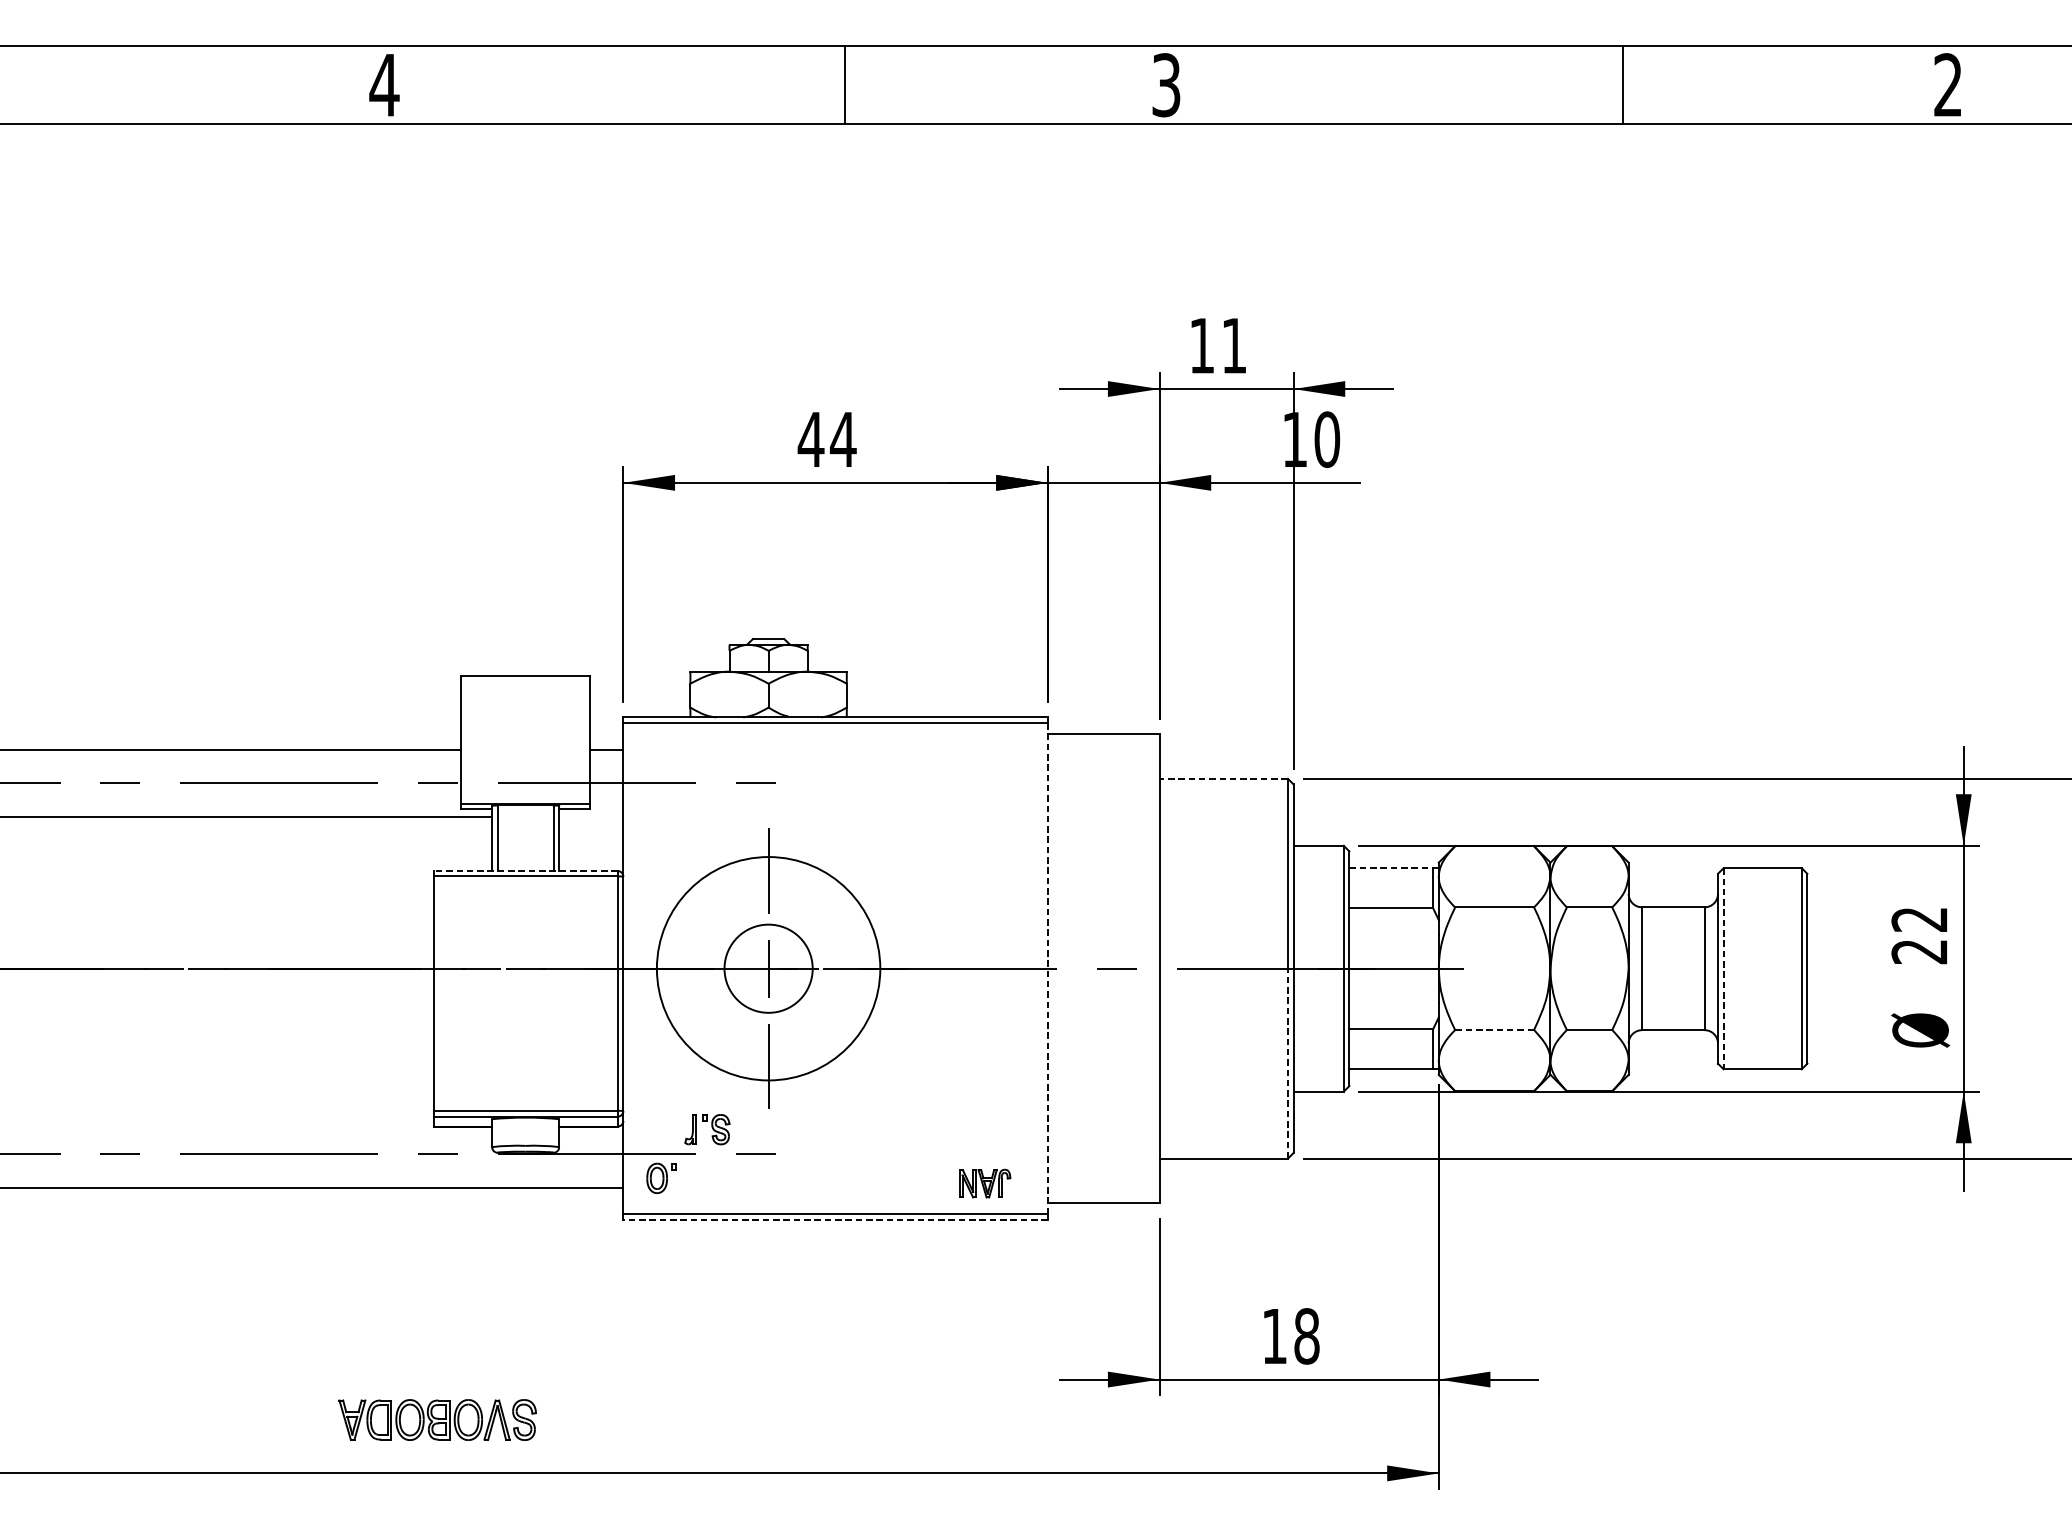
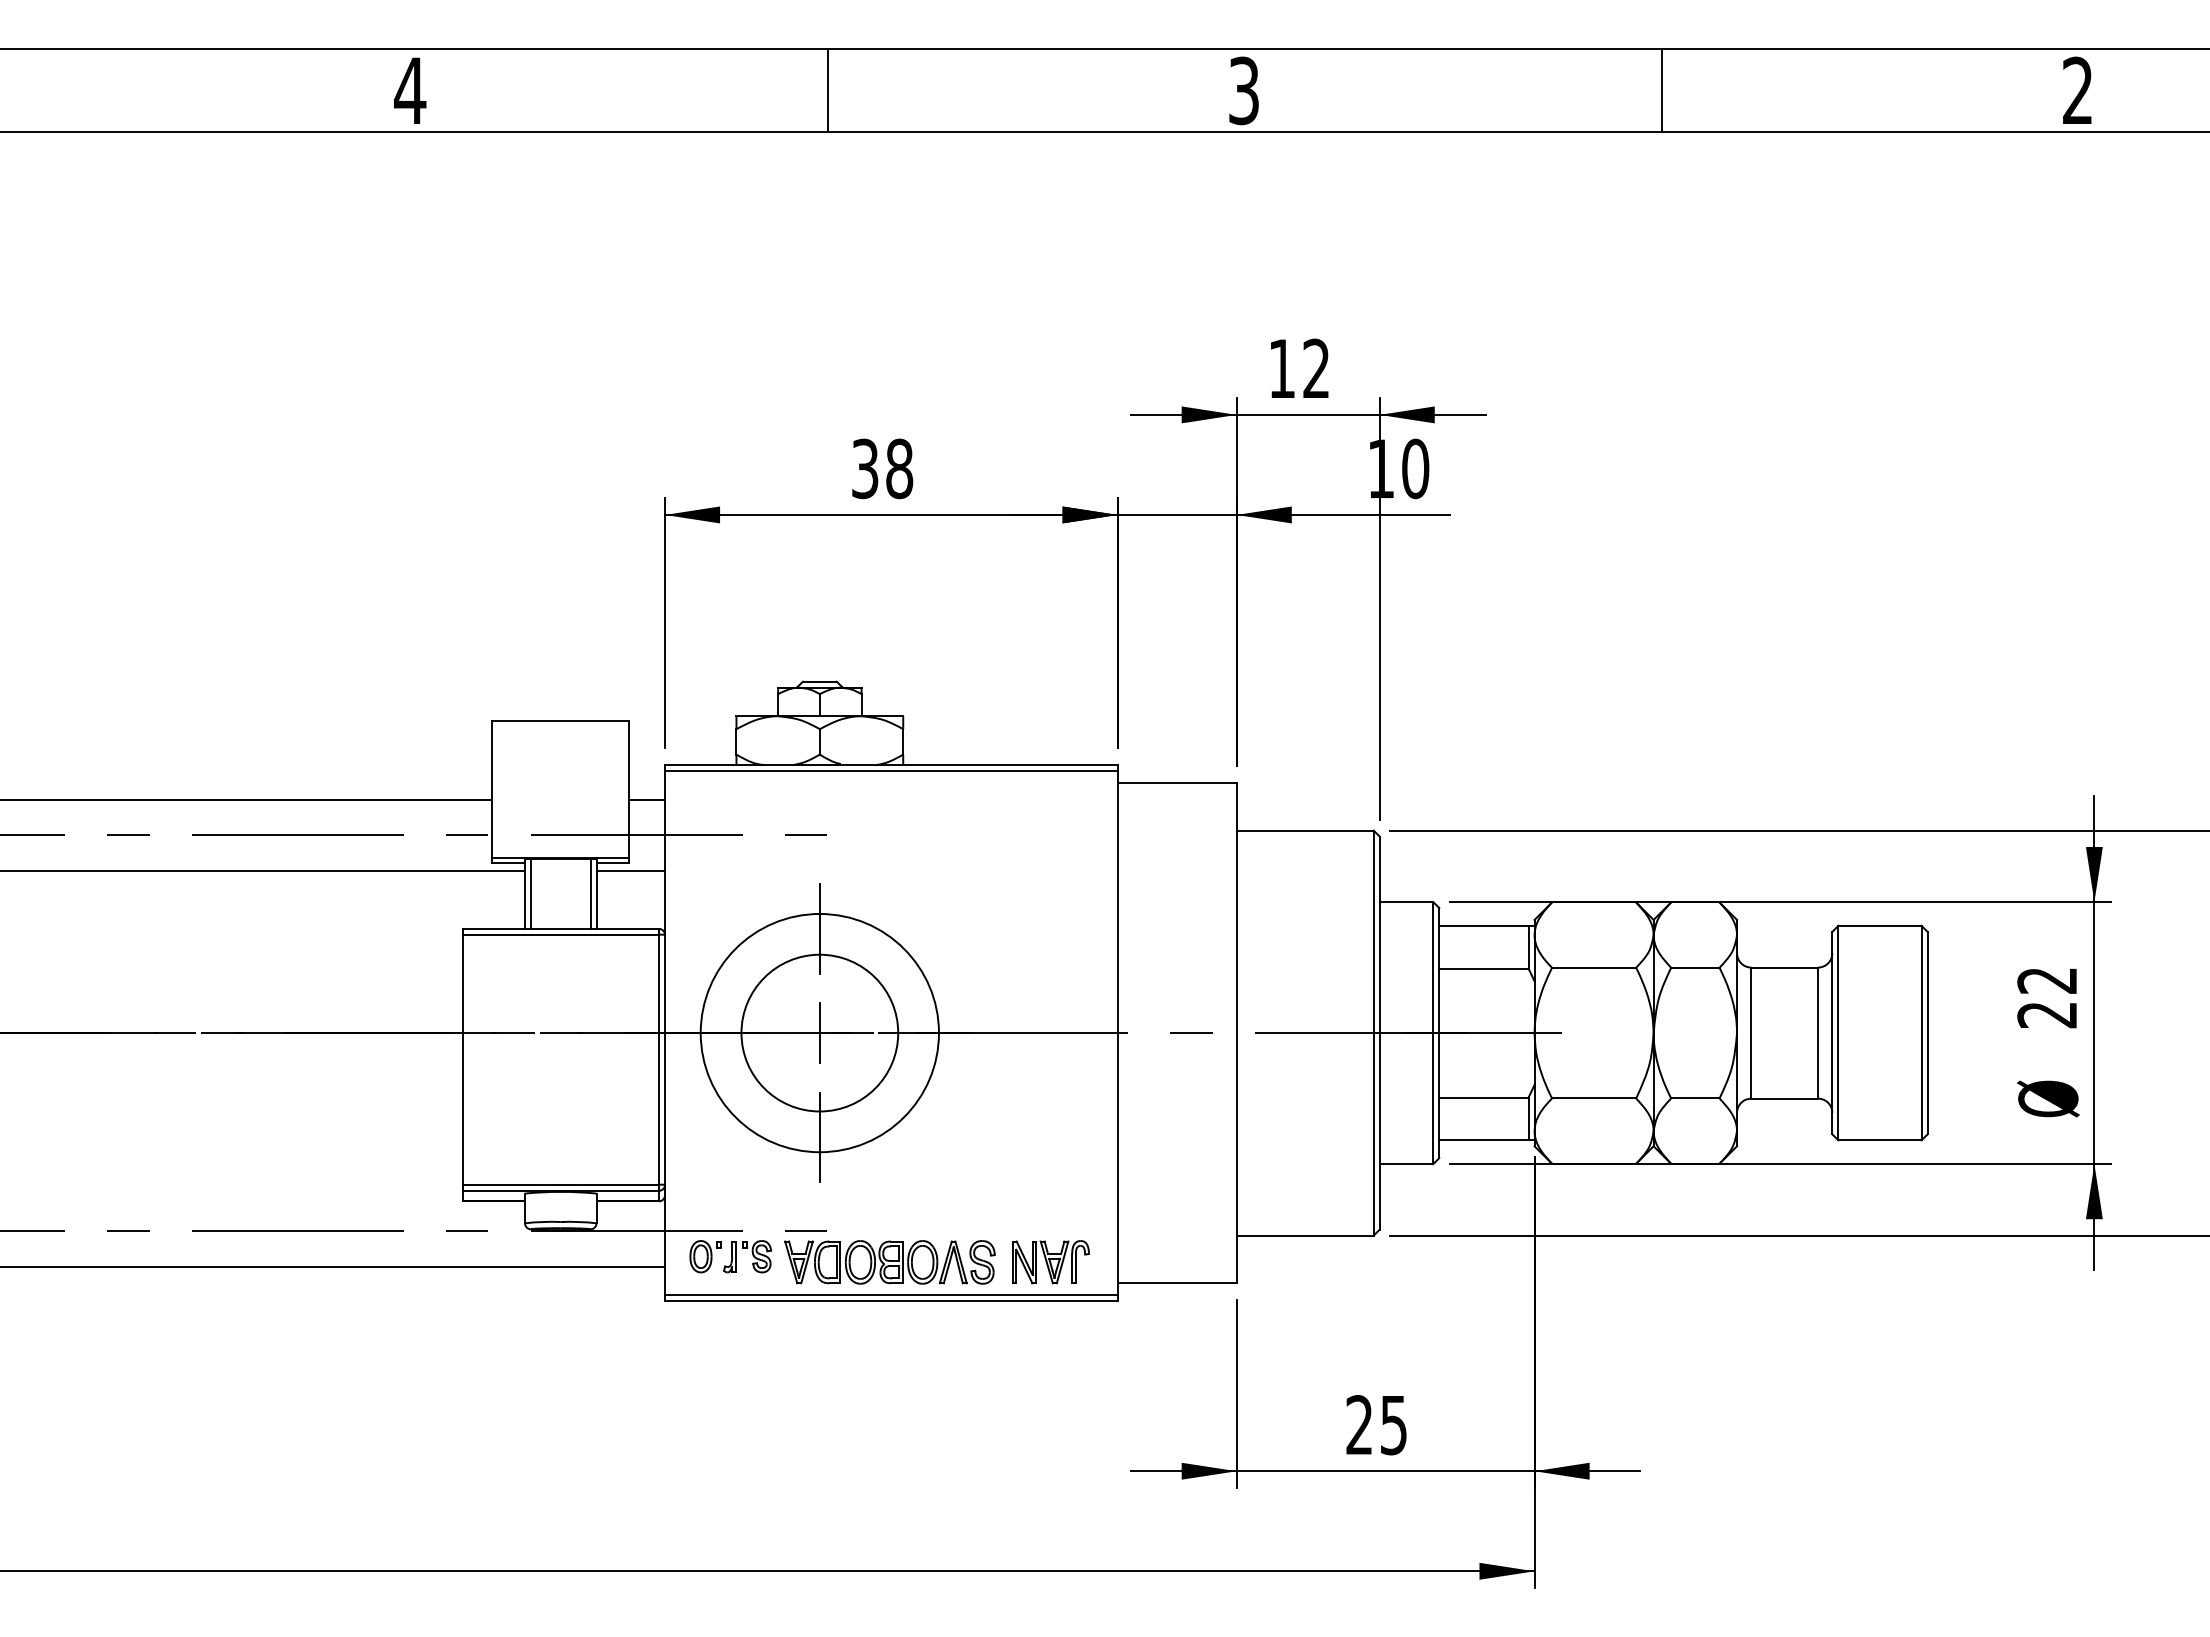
line: (845, 84) -> (828, 90), moved
line: (1622, 84) -> (1661, 90), moved
text: (1233, 344) -> (1315, 367), 11 -> 12
text: (826, 439) -> (881, 468), 44 -> 38
line: (1223, 778) -> (1304, 830), dashed -> solid
line: (591, 817) -> (630, 871), added
line: (1390, 867) -> (1483, 925), dashed -> solid
line: (525, 870) -> (560, 928), dashed -> solid
circle: (768, 968) -> (819, 1032), size x1.67
line: (1047, 969) -> (1117, 1033), dashed -> solid
line: (1723, 969) -> (1838, 1033), dashed -> solid
line: (1494, 1030) -> (1593, 1098), dashed -> solid
line: (1287, 1062) -> (1373, 1133), dashed -> solid
part: (707, 1129) -> (747, 1256), moved
part: (984, 1183) -> (1050, 1262), size x1.43
line: (834, 1220) -> (890, 1301), dashed -> solid
text: (1290, 1336) -> (1376, 1425), 18 -> 25
part: (437, 1420) -> (889, 1262), moved

